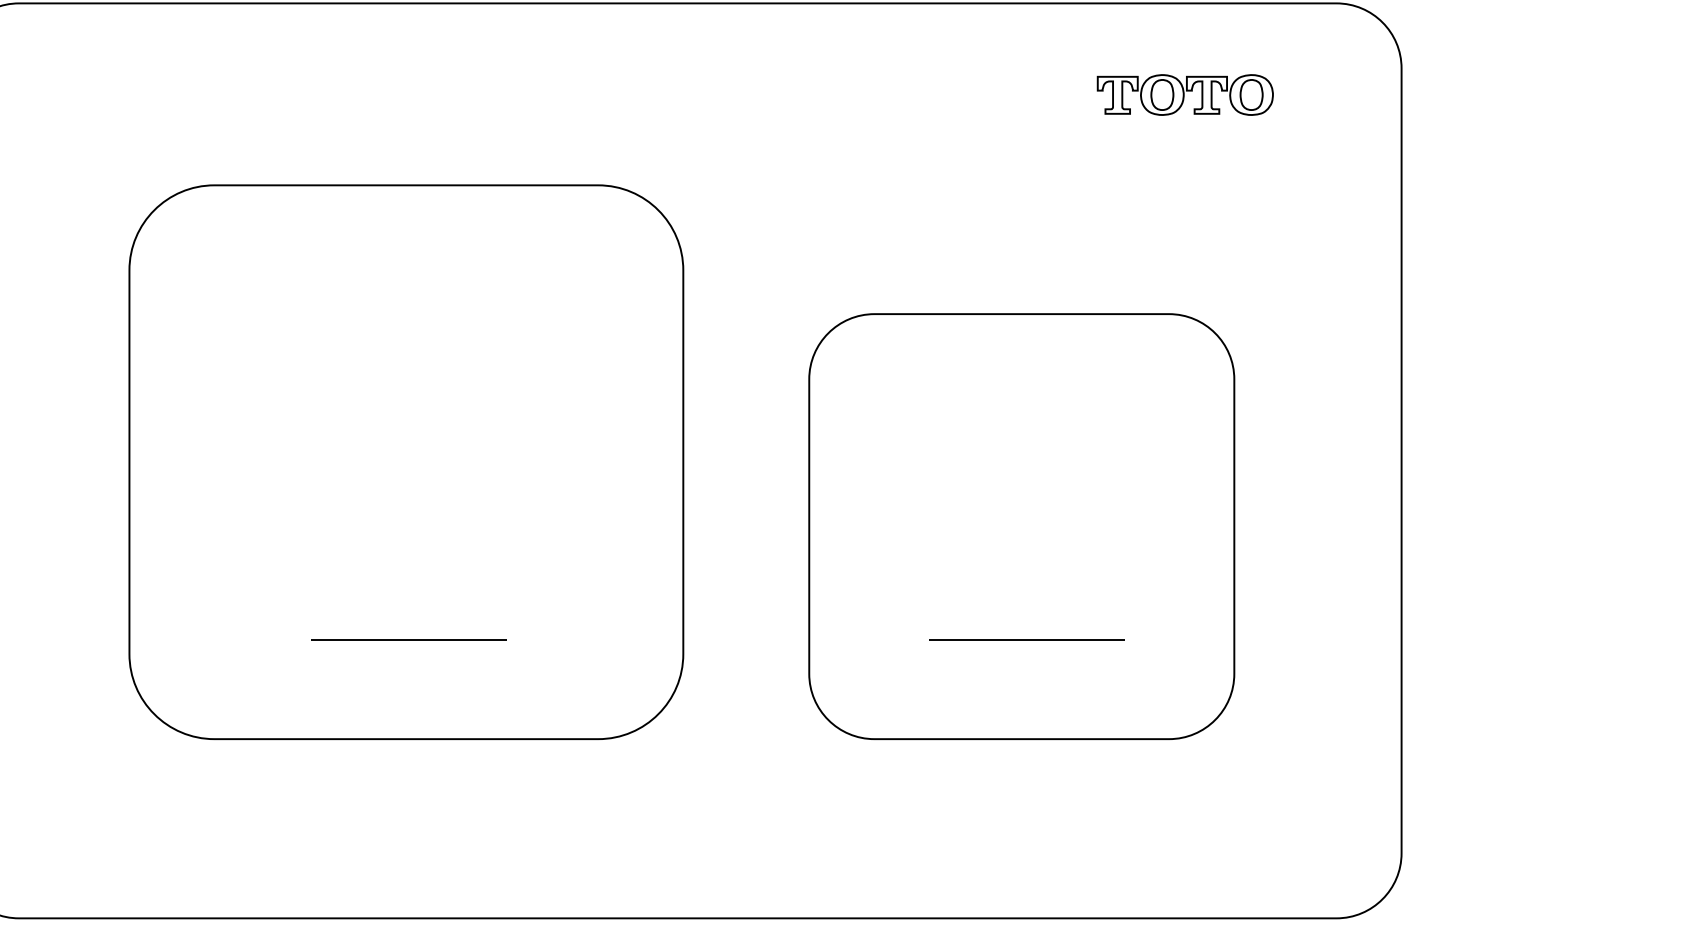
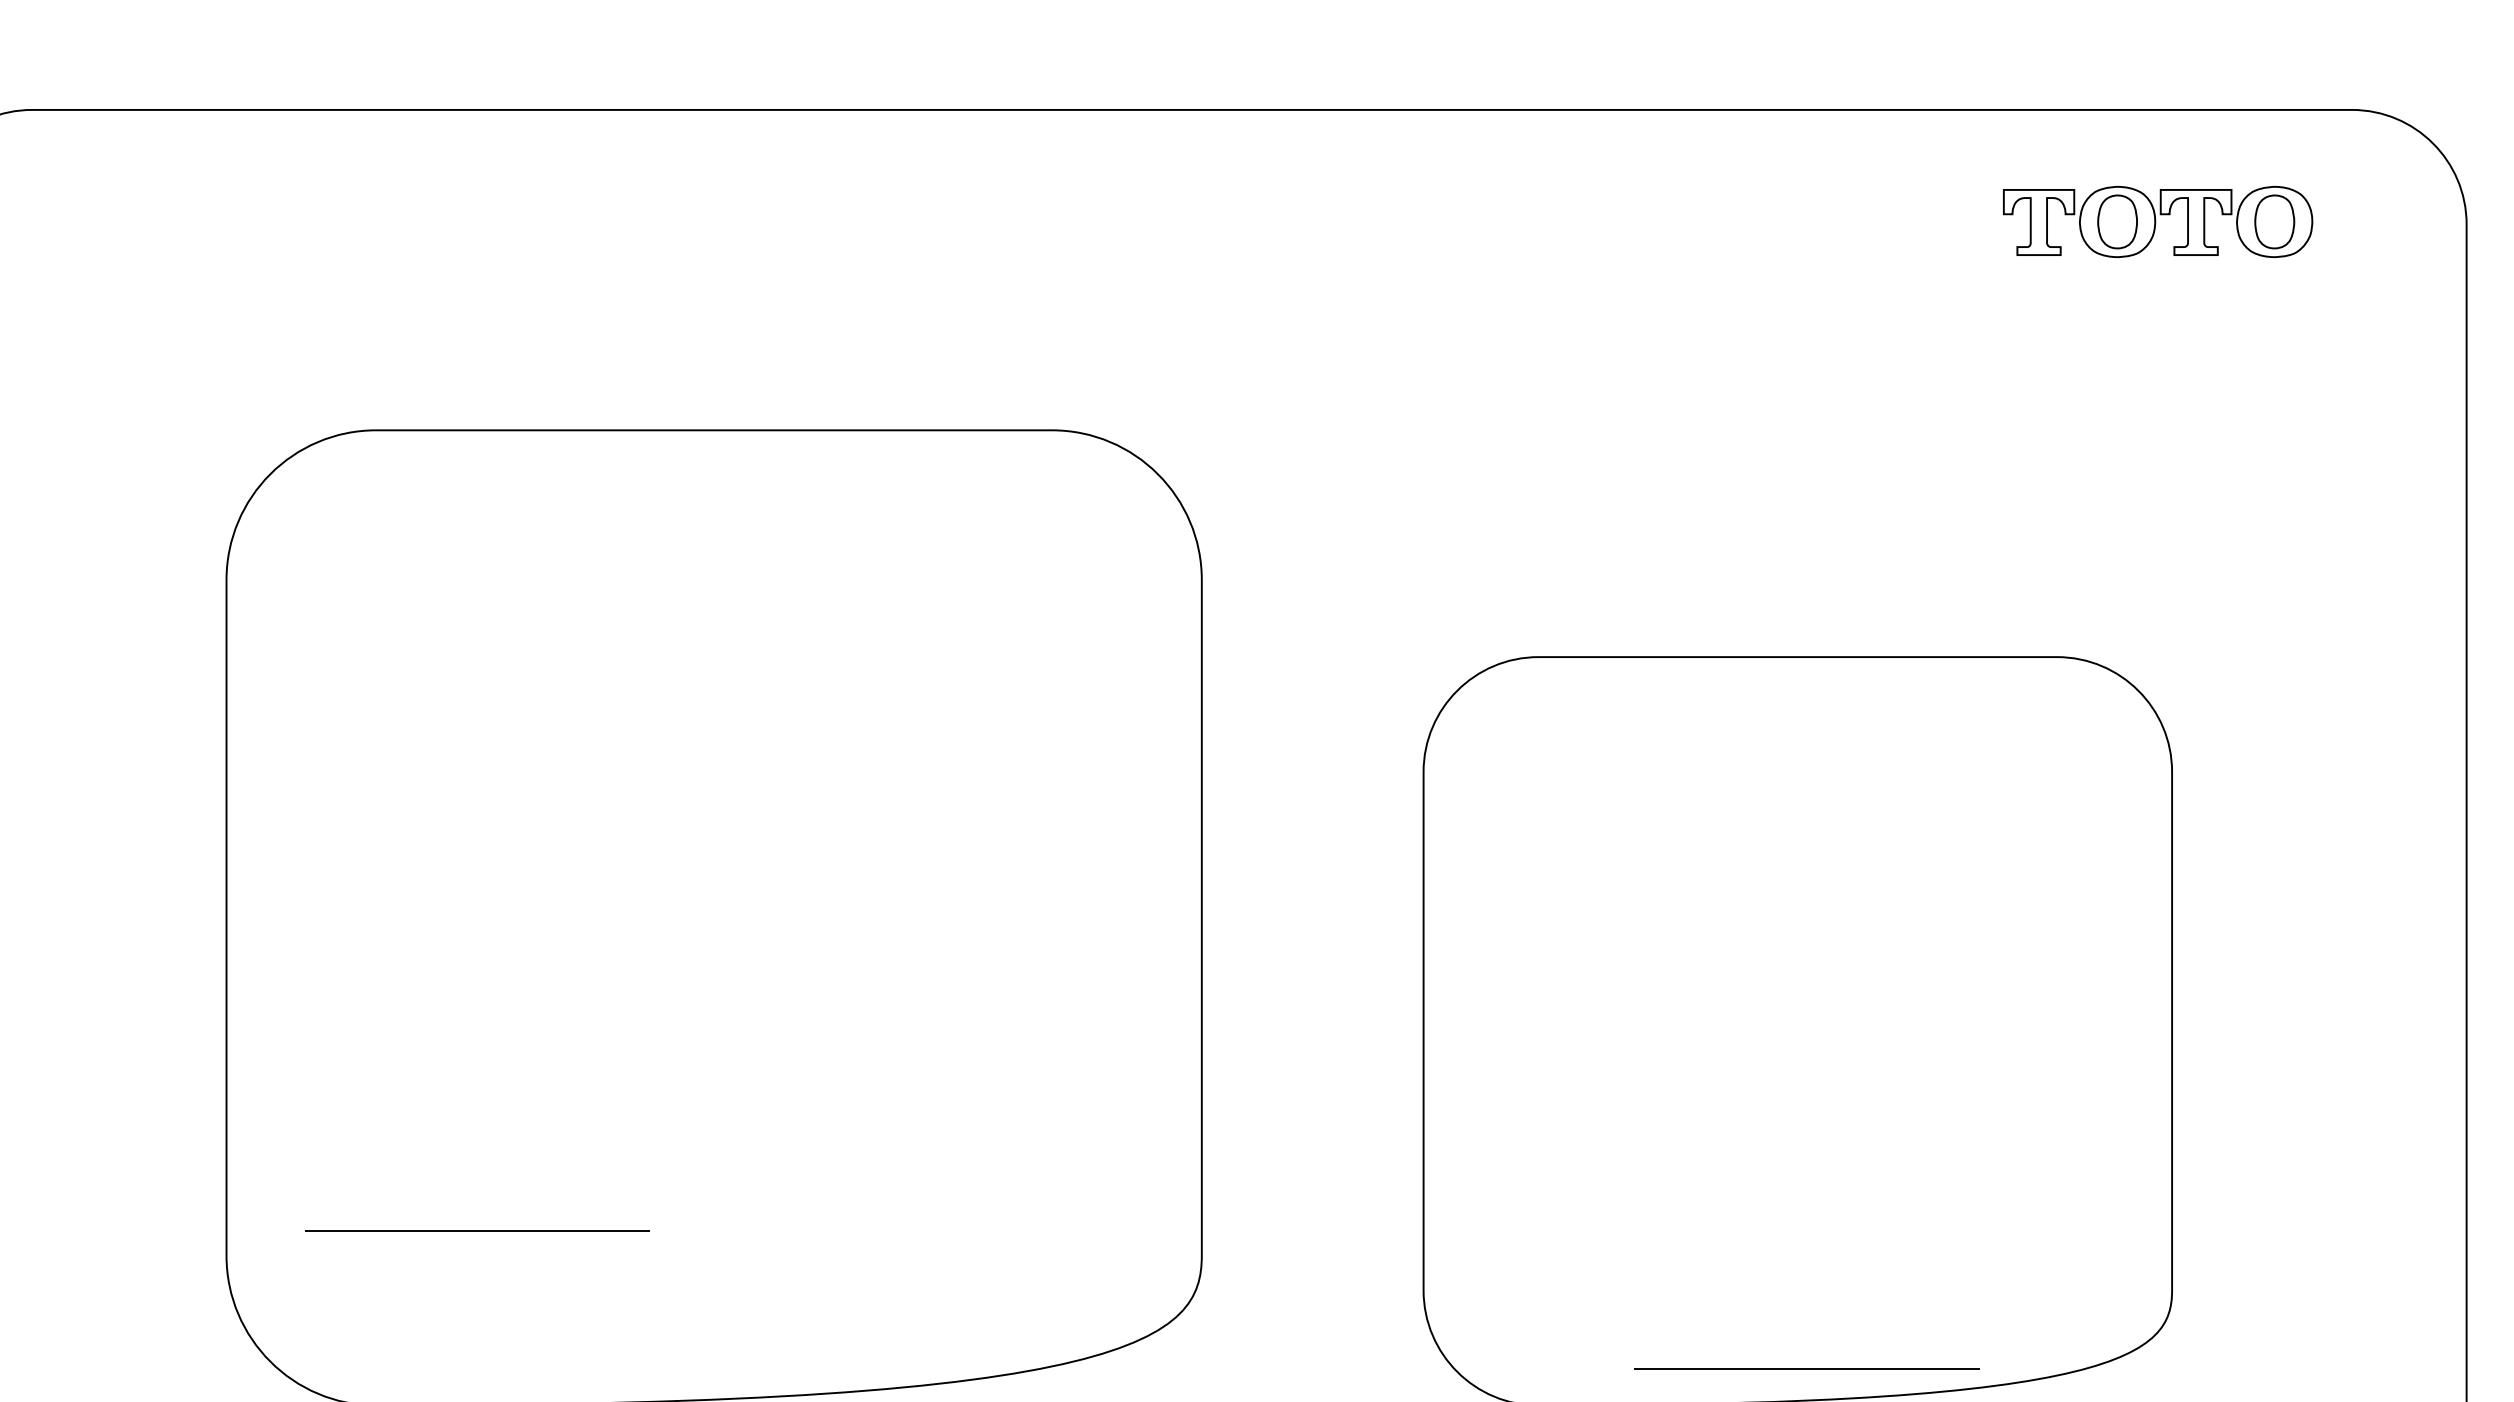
part: (1184, 94) -> (2156, 221), moved
line: (408, 639) -> (476, 1230), moved
line: (1026, 639) -> (1806, 1367), moved

